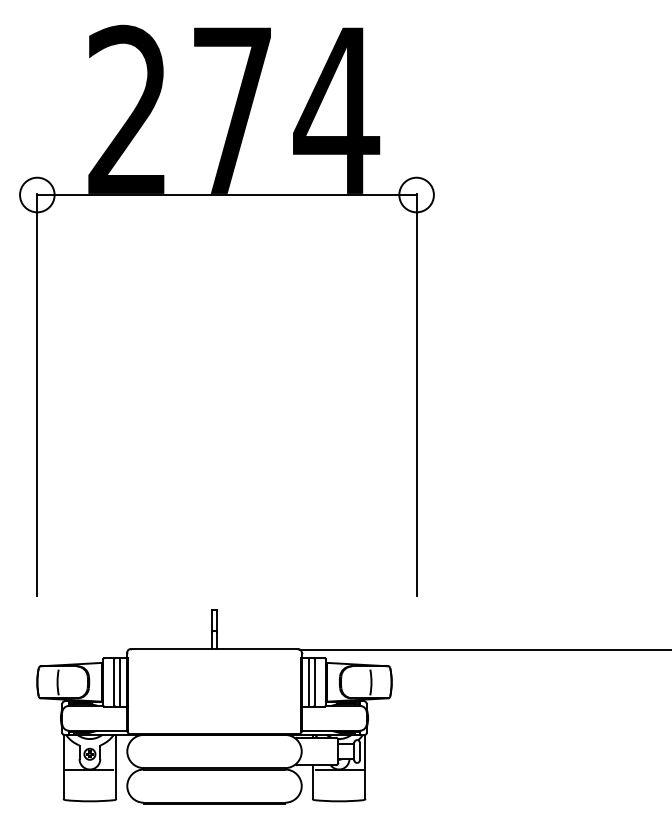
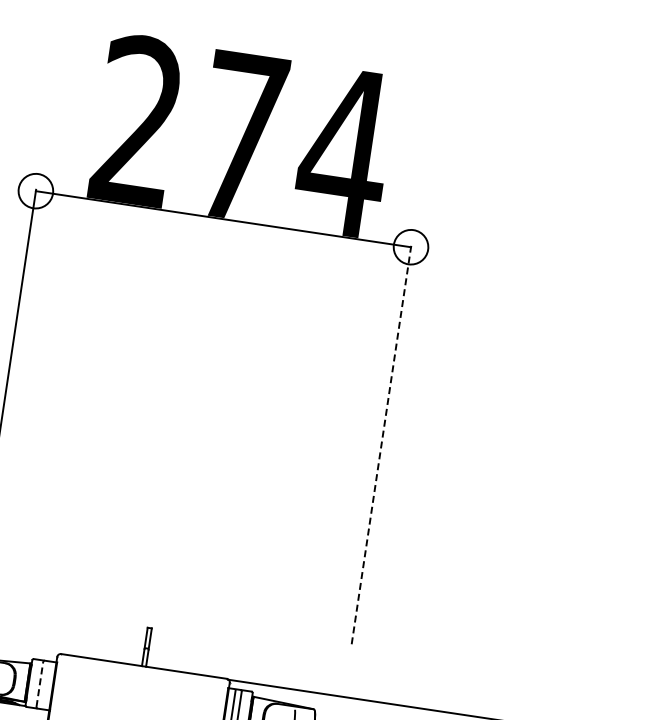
line: (416, 394) -> (381, 444), solid -> dashed
line: (114, 682) -> (40, 684), solid -> dashed
line: (120, 682) -> (46, 685), removed

